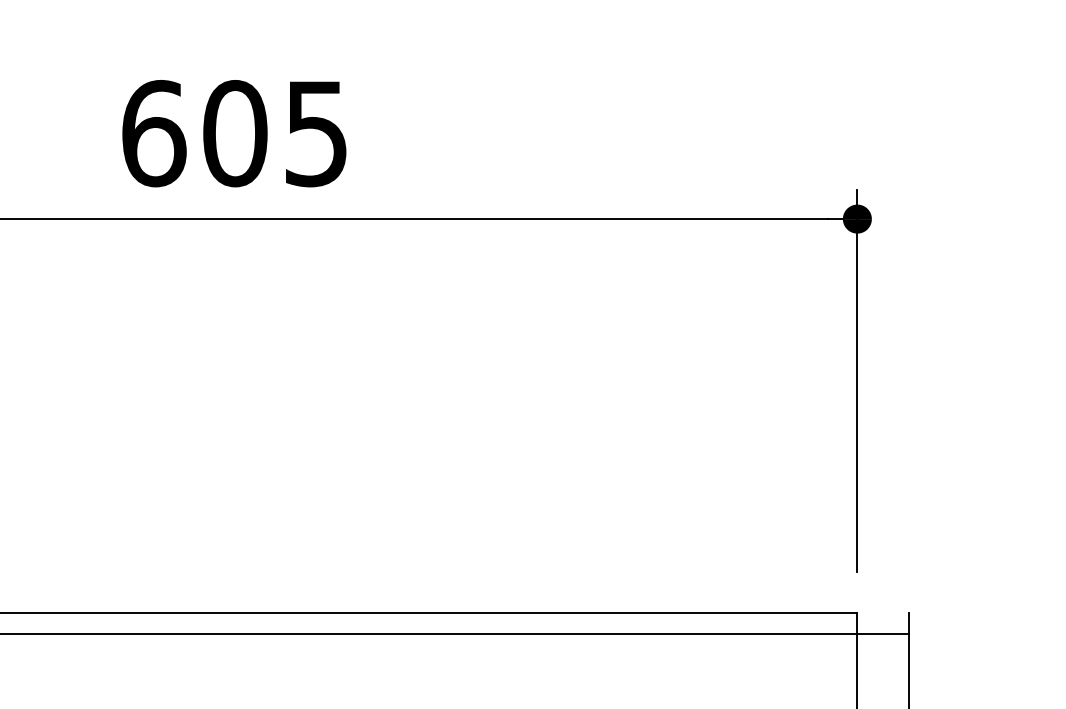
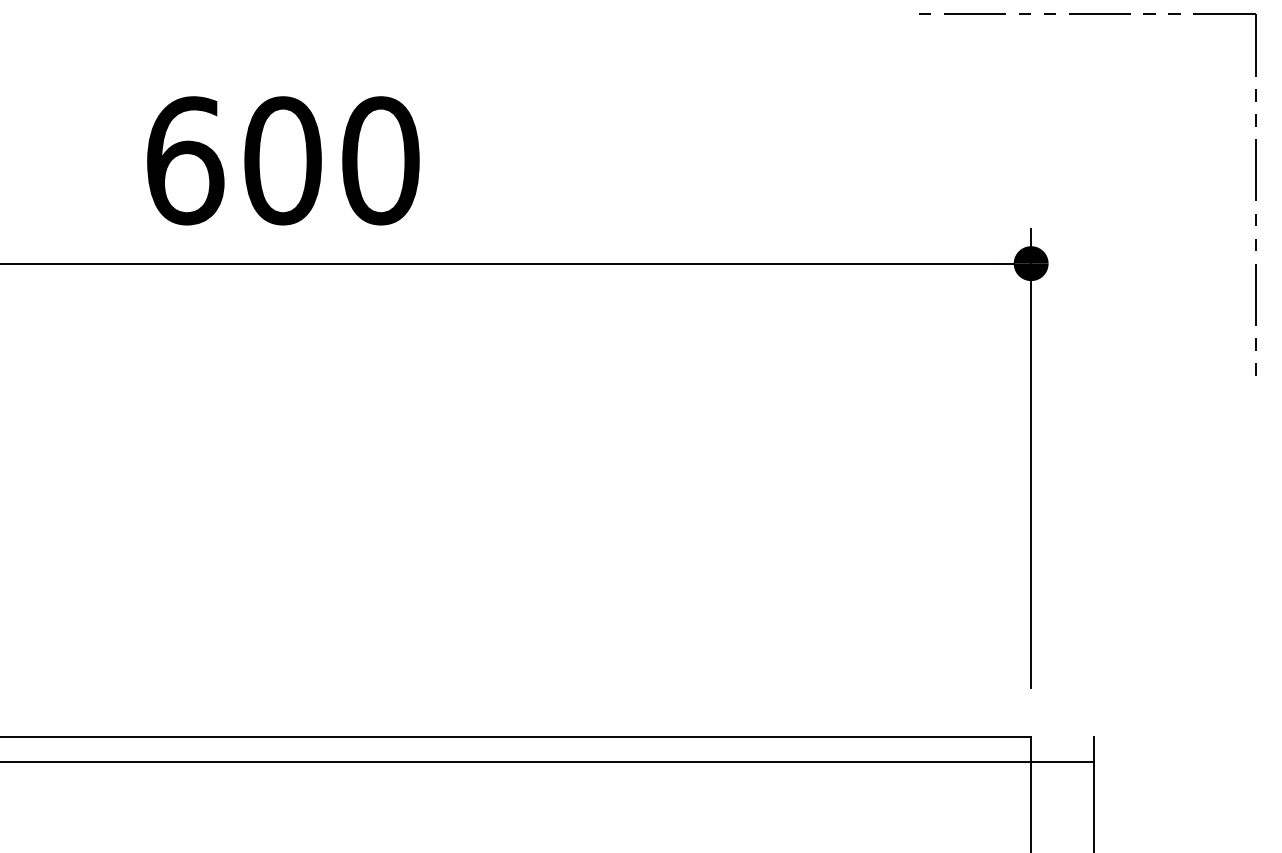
text: (316, 133) -> (380, 160), 605 -> 600
part: (1043, 161) -> (1255, 194), added

